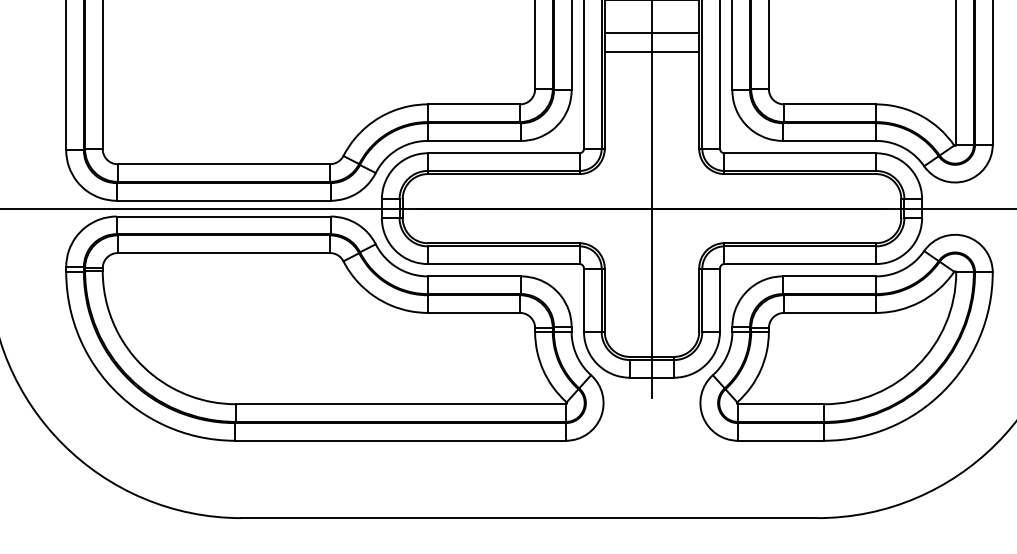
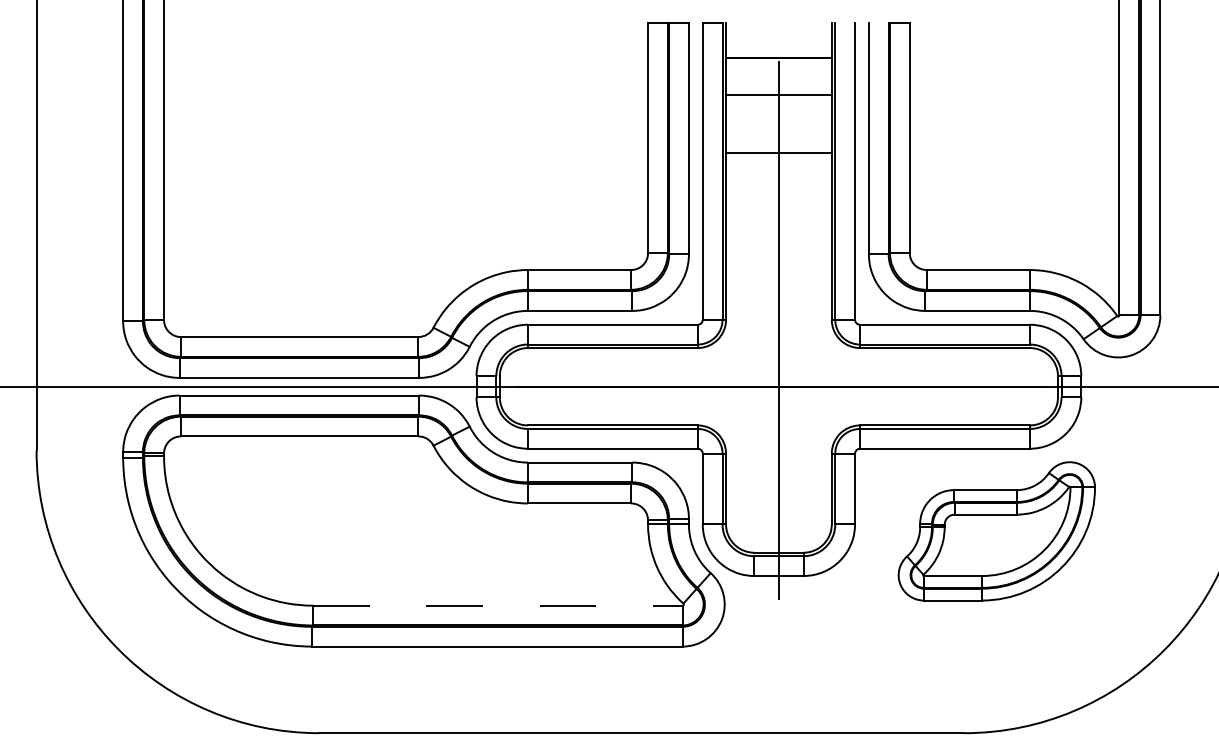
line: (651, 32) -> (778, 189), removed
line: (651, 52) -> (778, 211), removed
part: (846, 337) -> (996, 531), size x0.6
line: (401, 404) -> (498, 605), solid -> dashed

